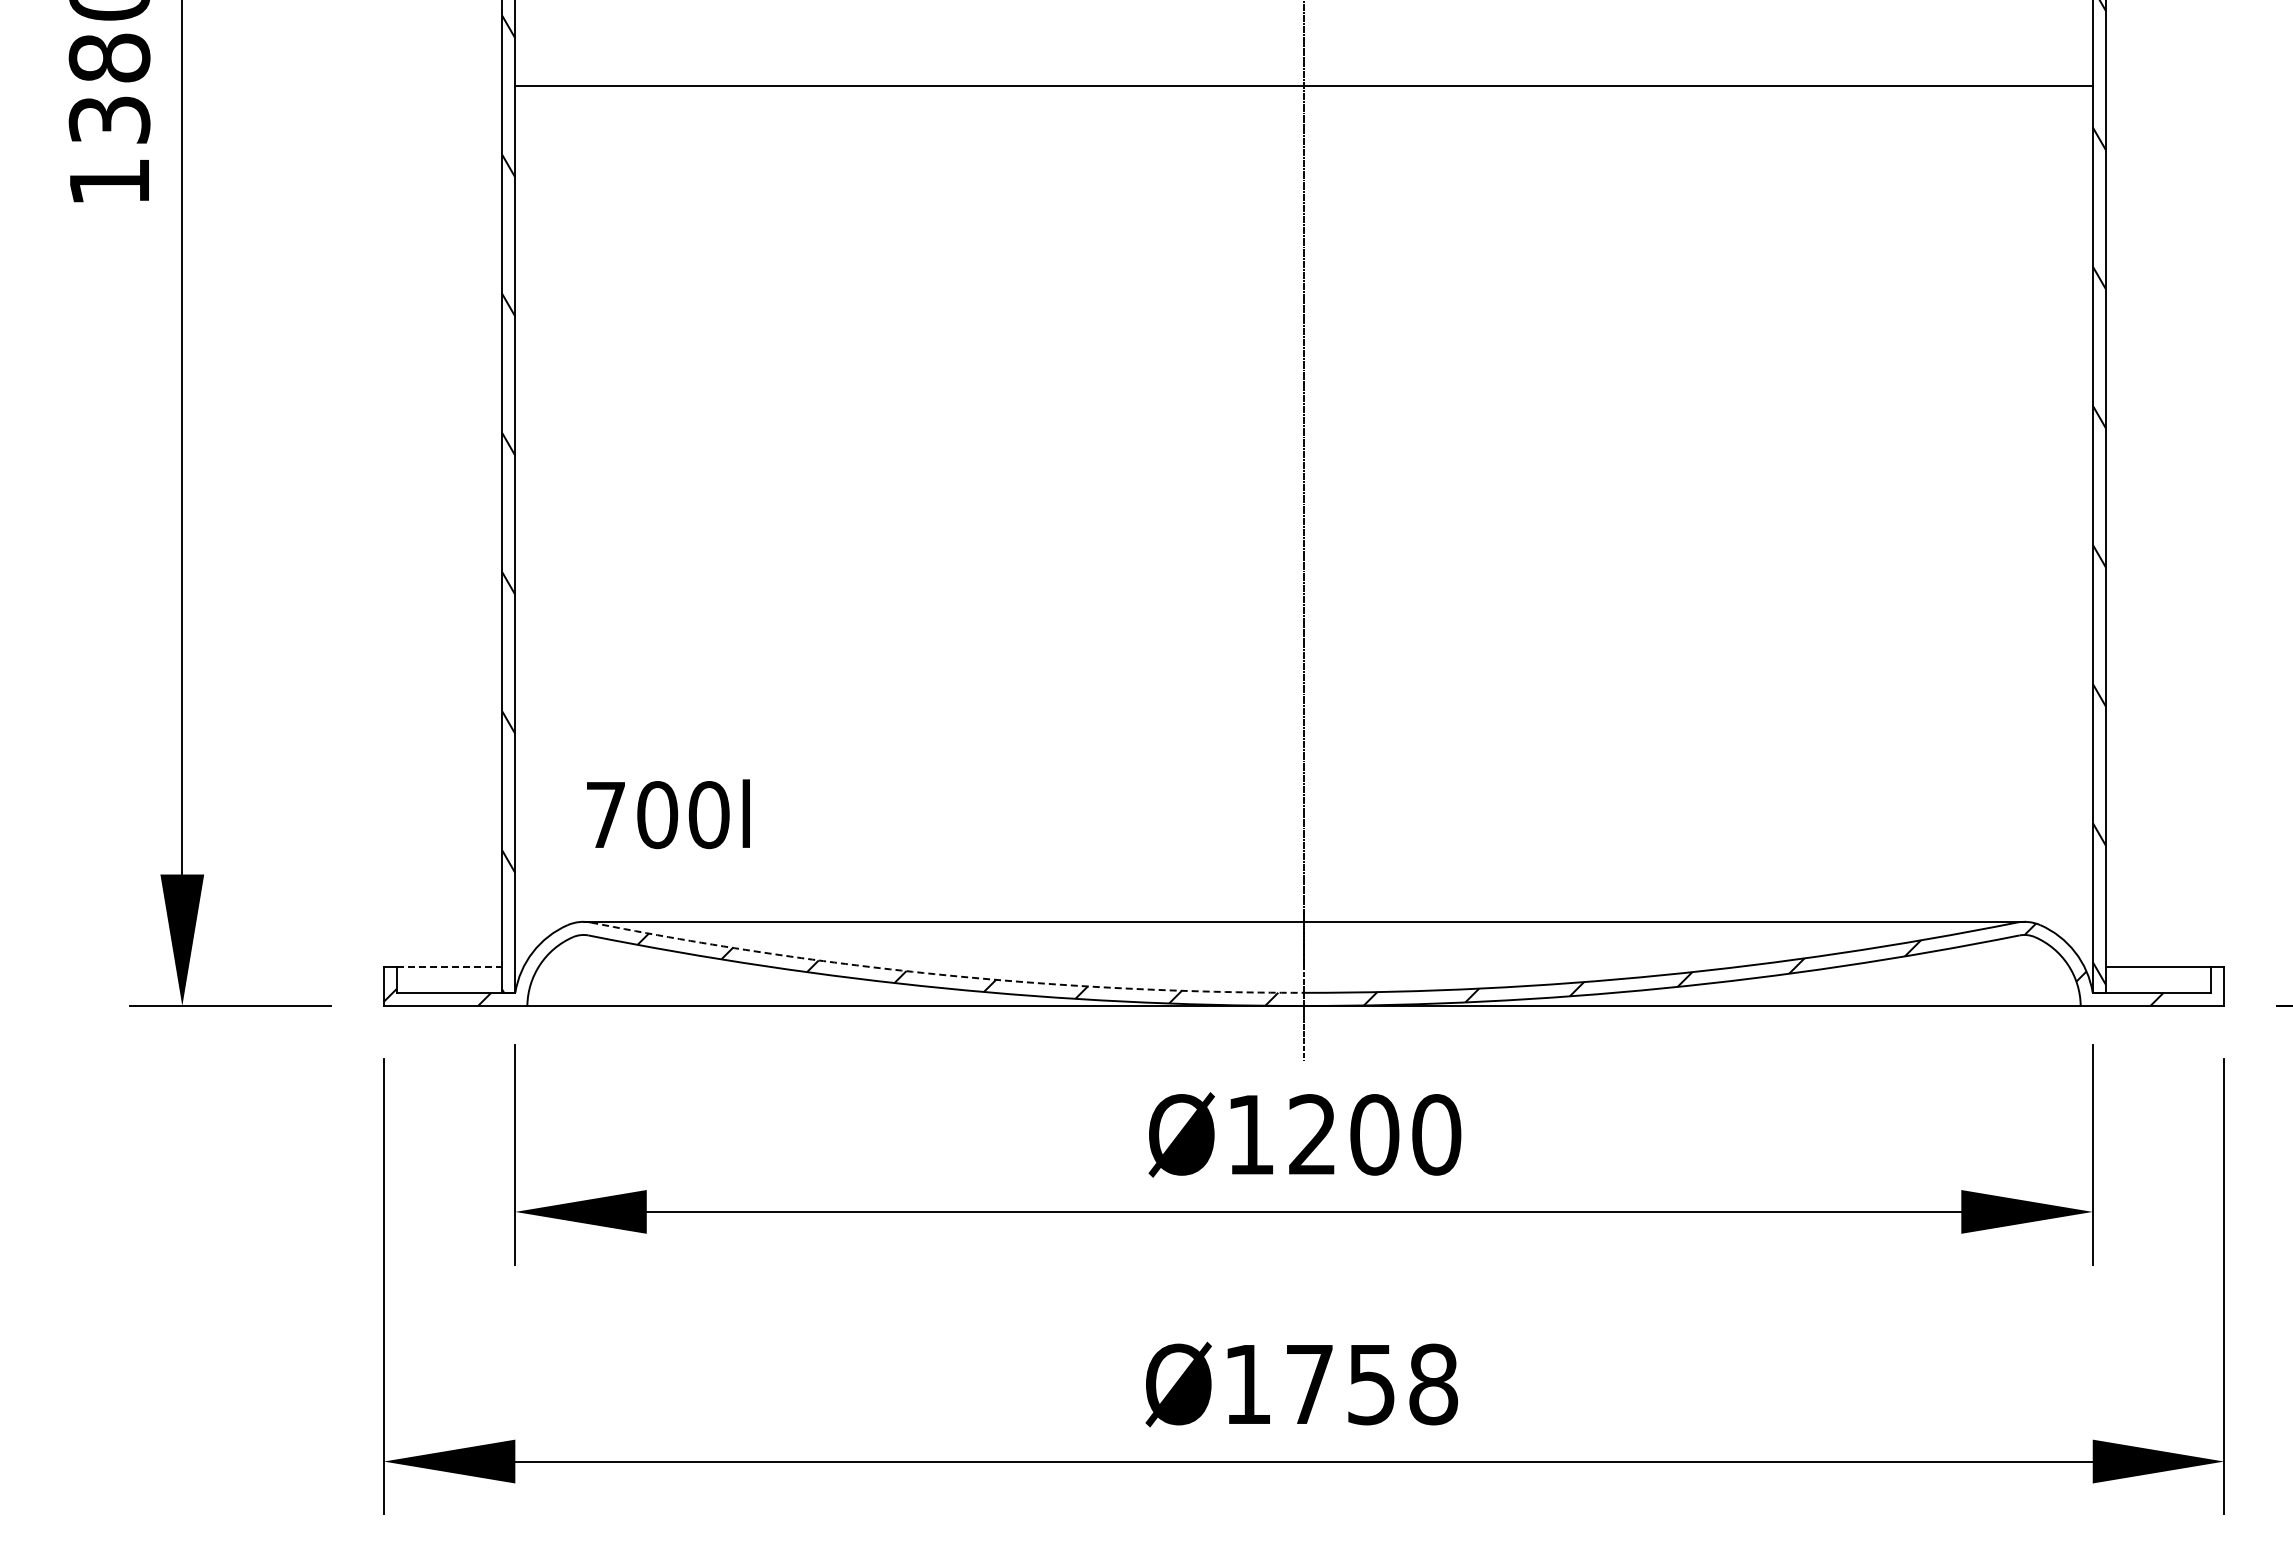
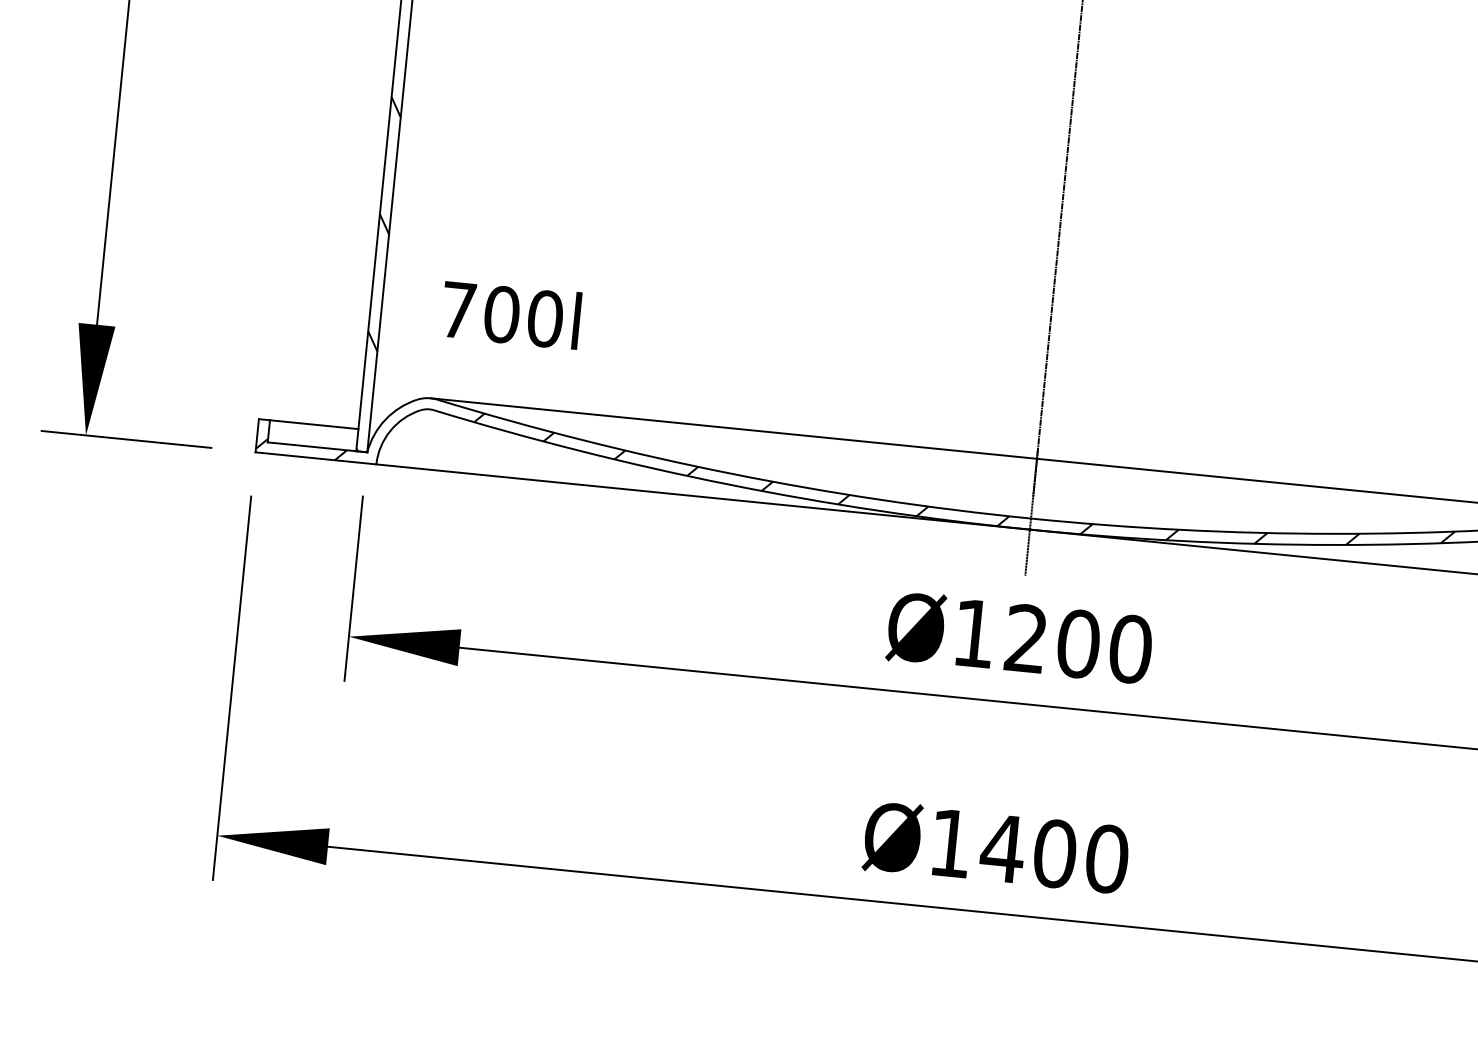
line: (449, 966) -> (314, 424), dashed -> solid
arc: (945, 975) -> (730, 473), dashed -> solid
text: (1370, 1384) -> (1054, 853), Ø1758 -> Ø1400

